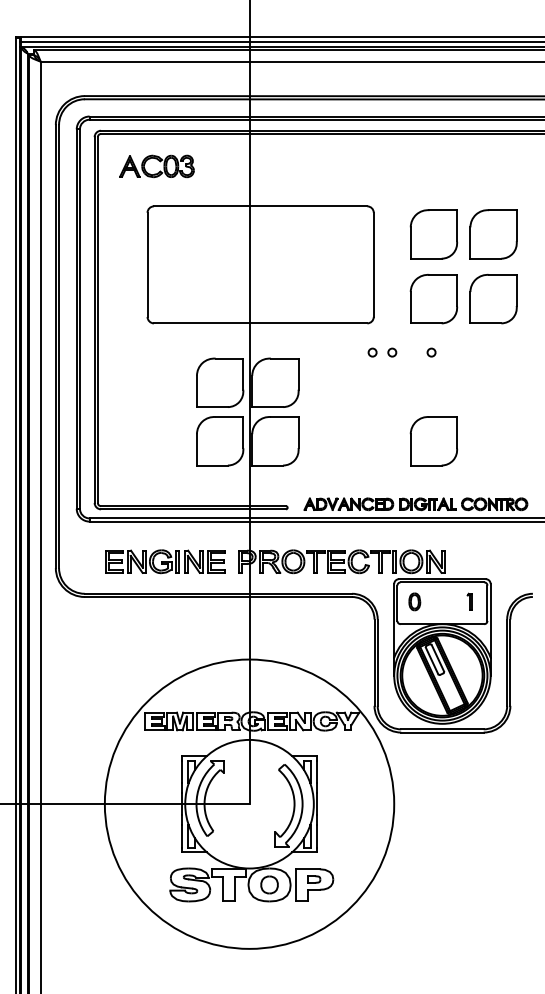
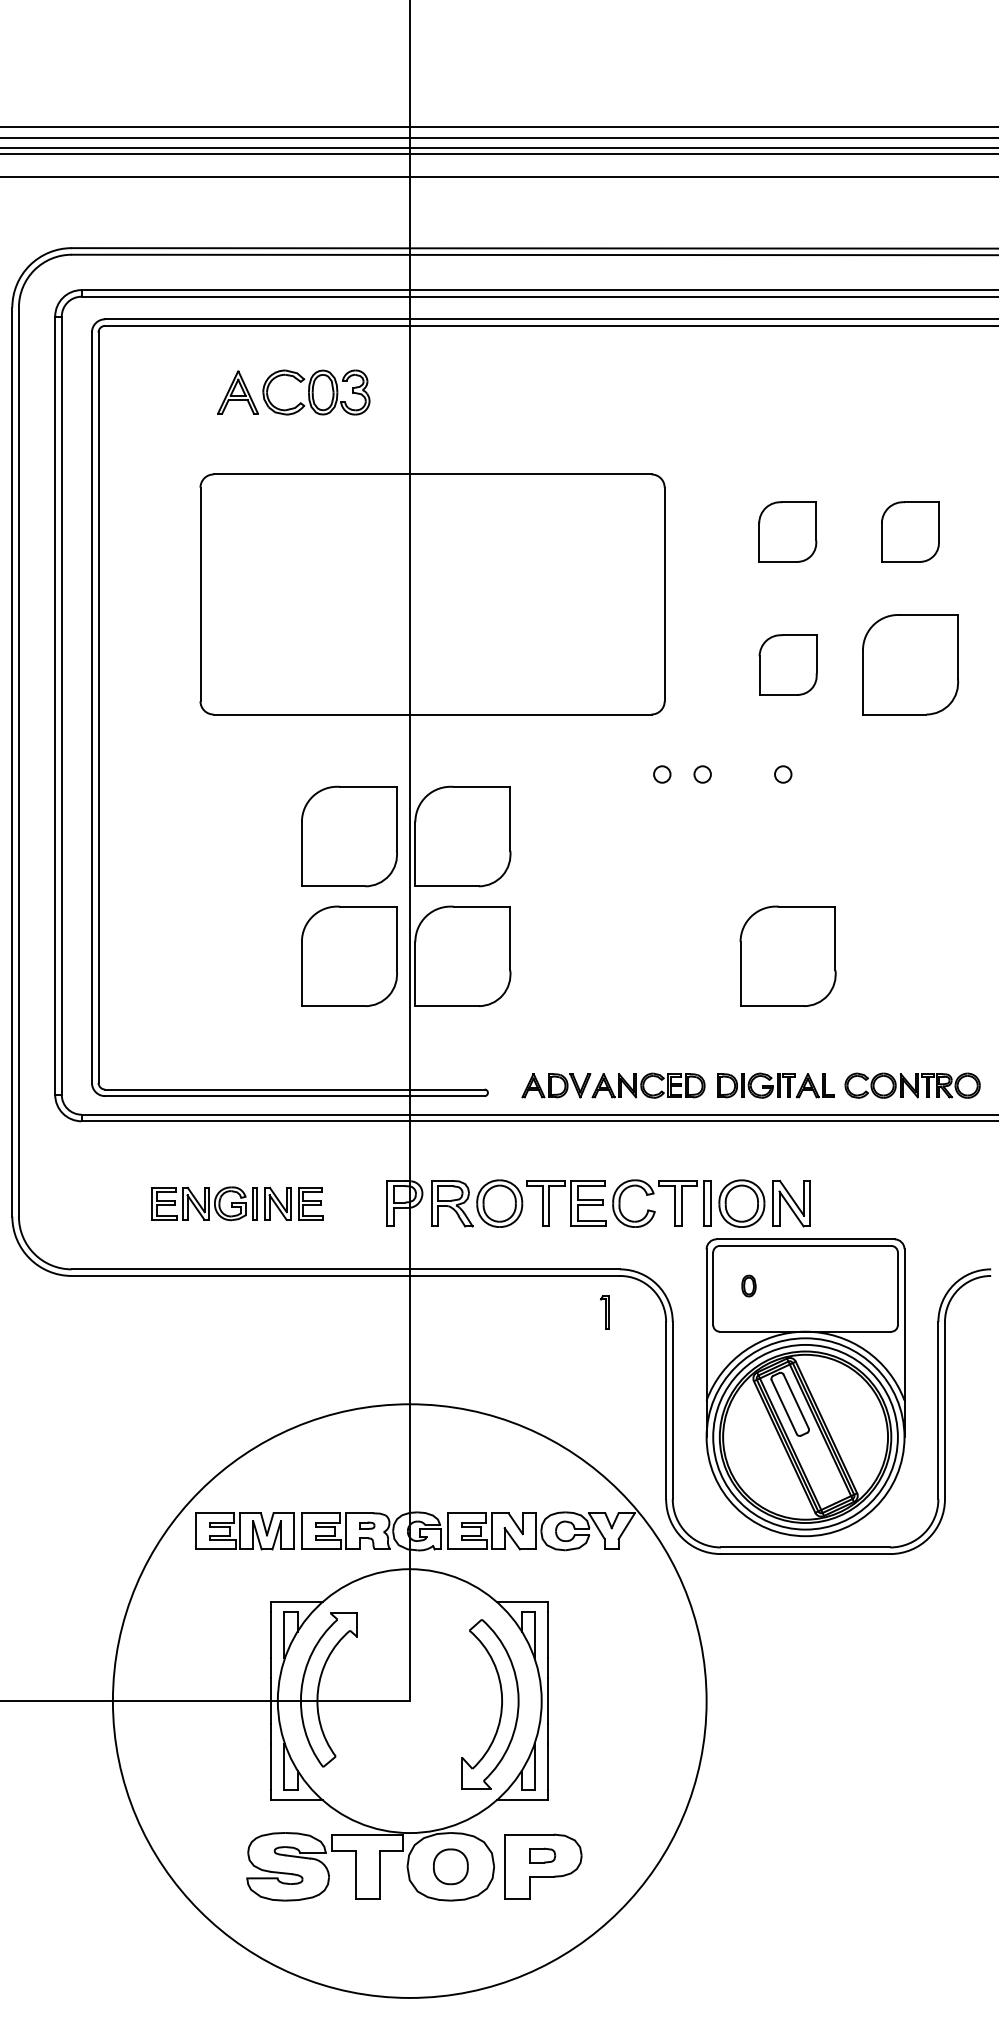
part: (156, 166) -> (292, 392), moved
part: (433, 234) -> (787, 532), size x0.6
part: (493, 234) -> (910, 532), size x0.6
part: (433, 299) -> (787, 665), size x0.6
part: (165, 561) -> (237, 1203), size x0.7
part: (414, 601) -> (748, 1285), size x0.6
part: (469, 601) -> (604, 1311), moved

